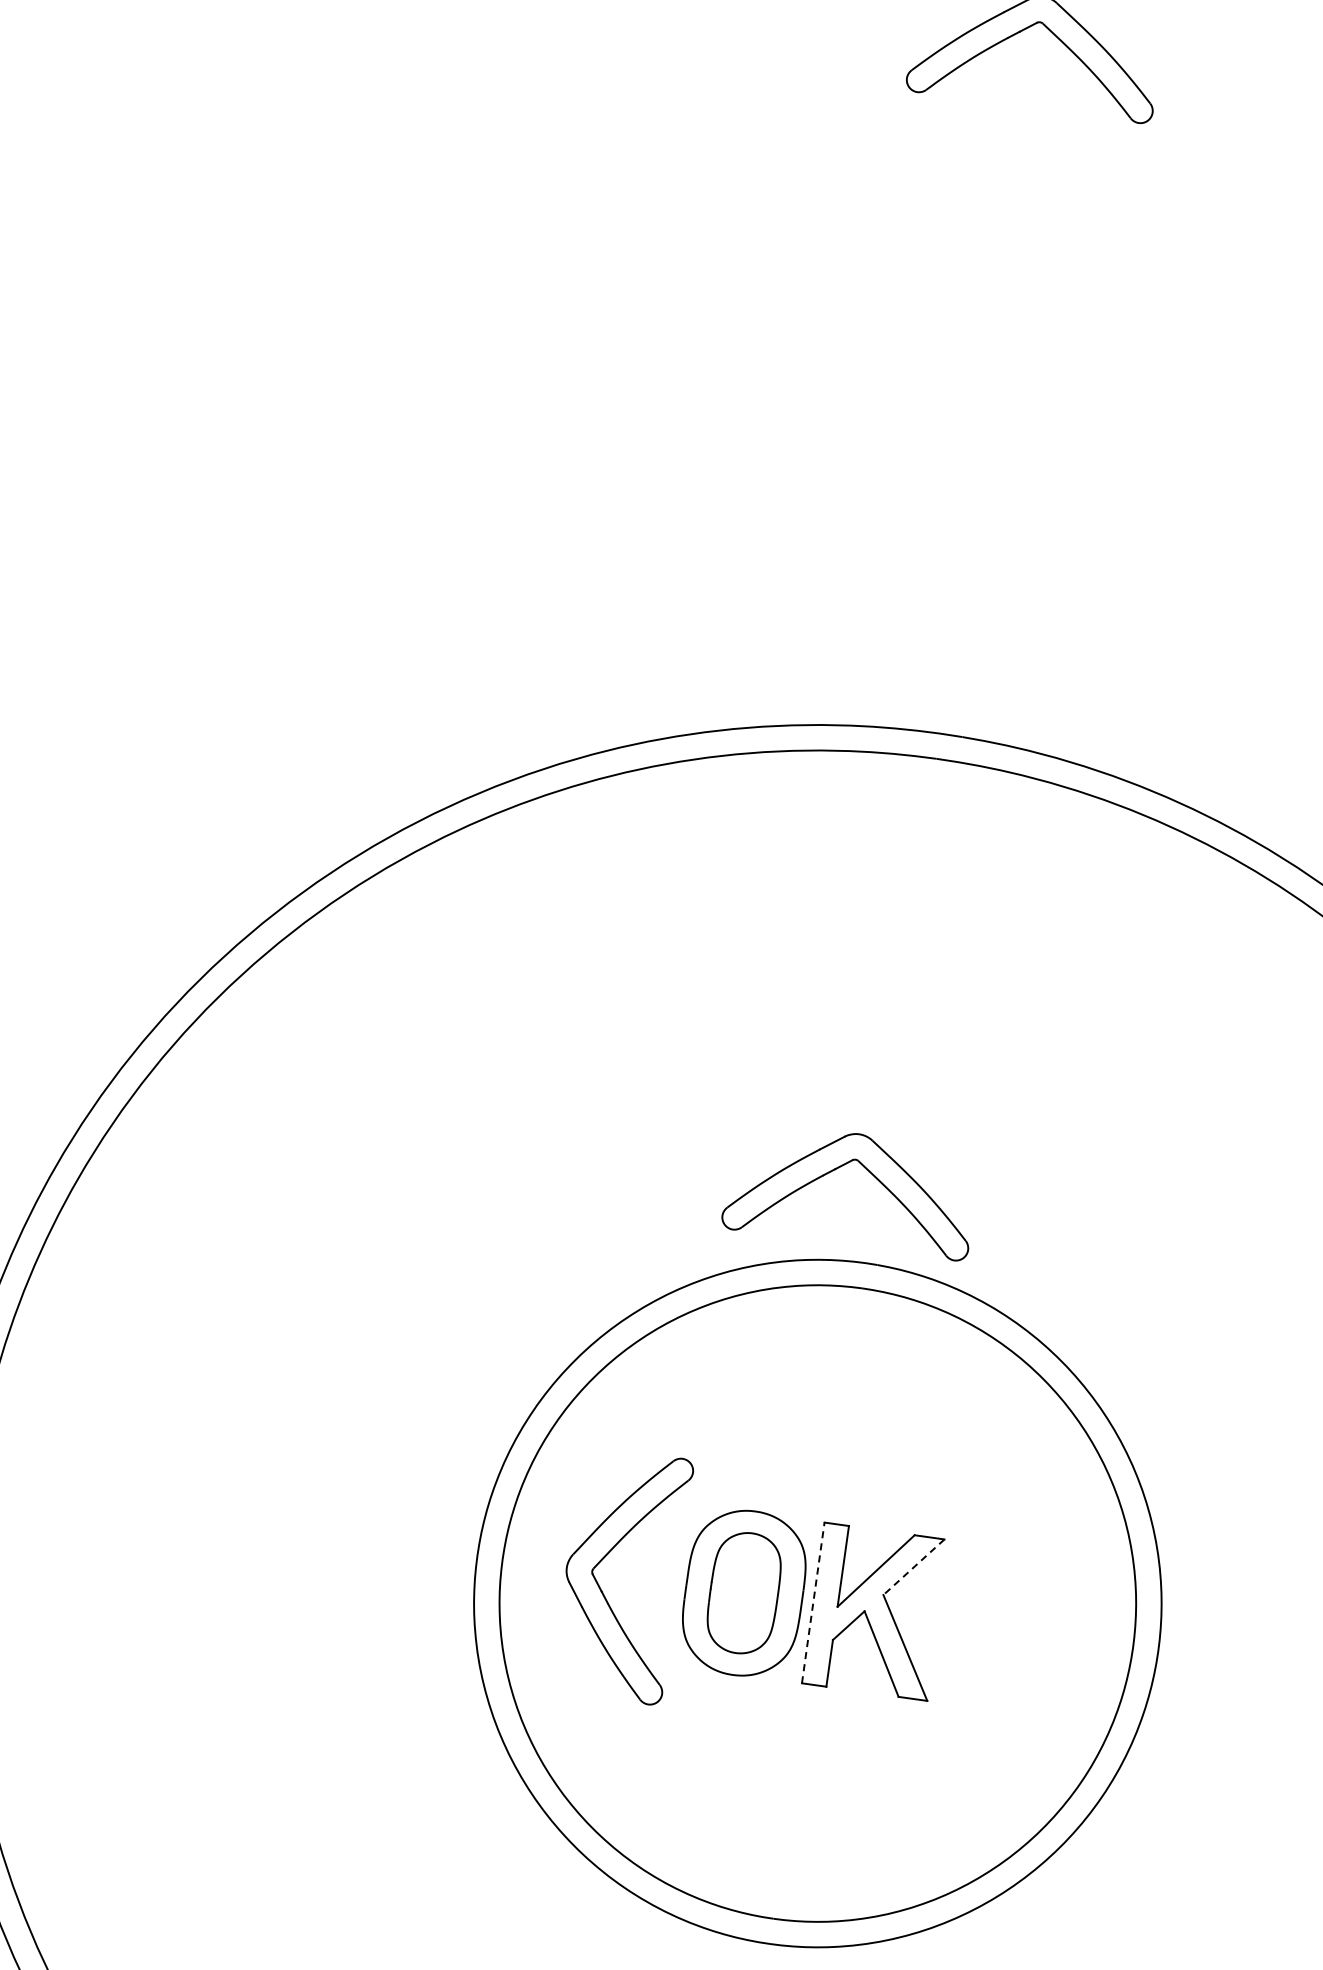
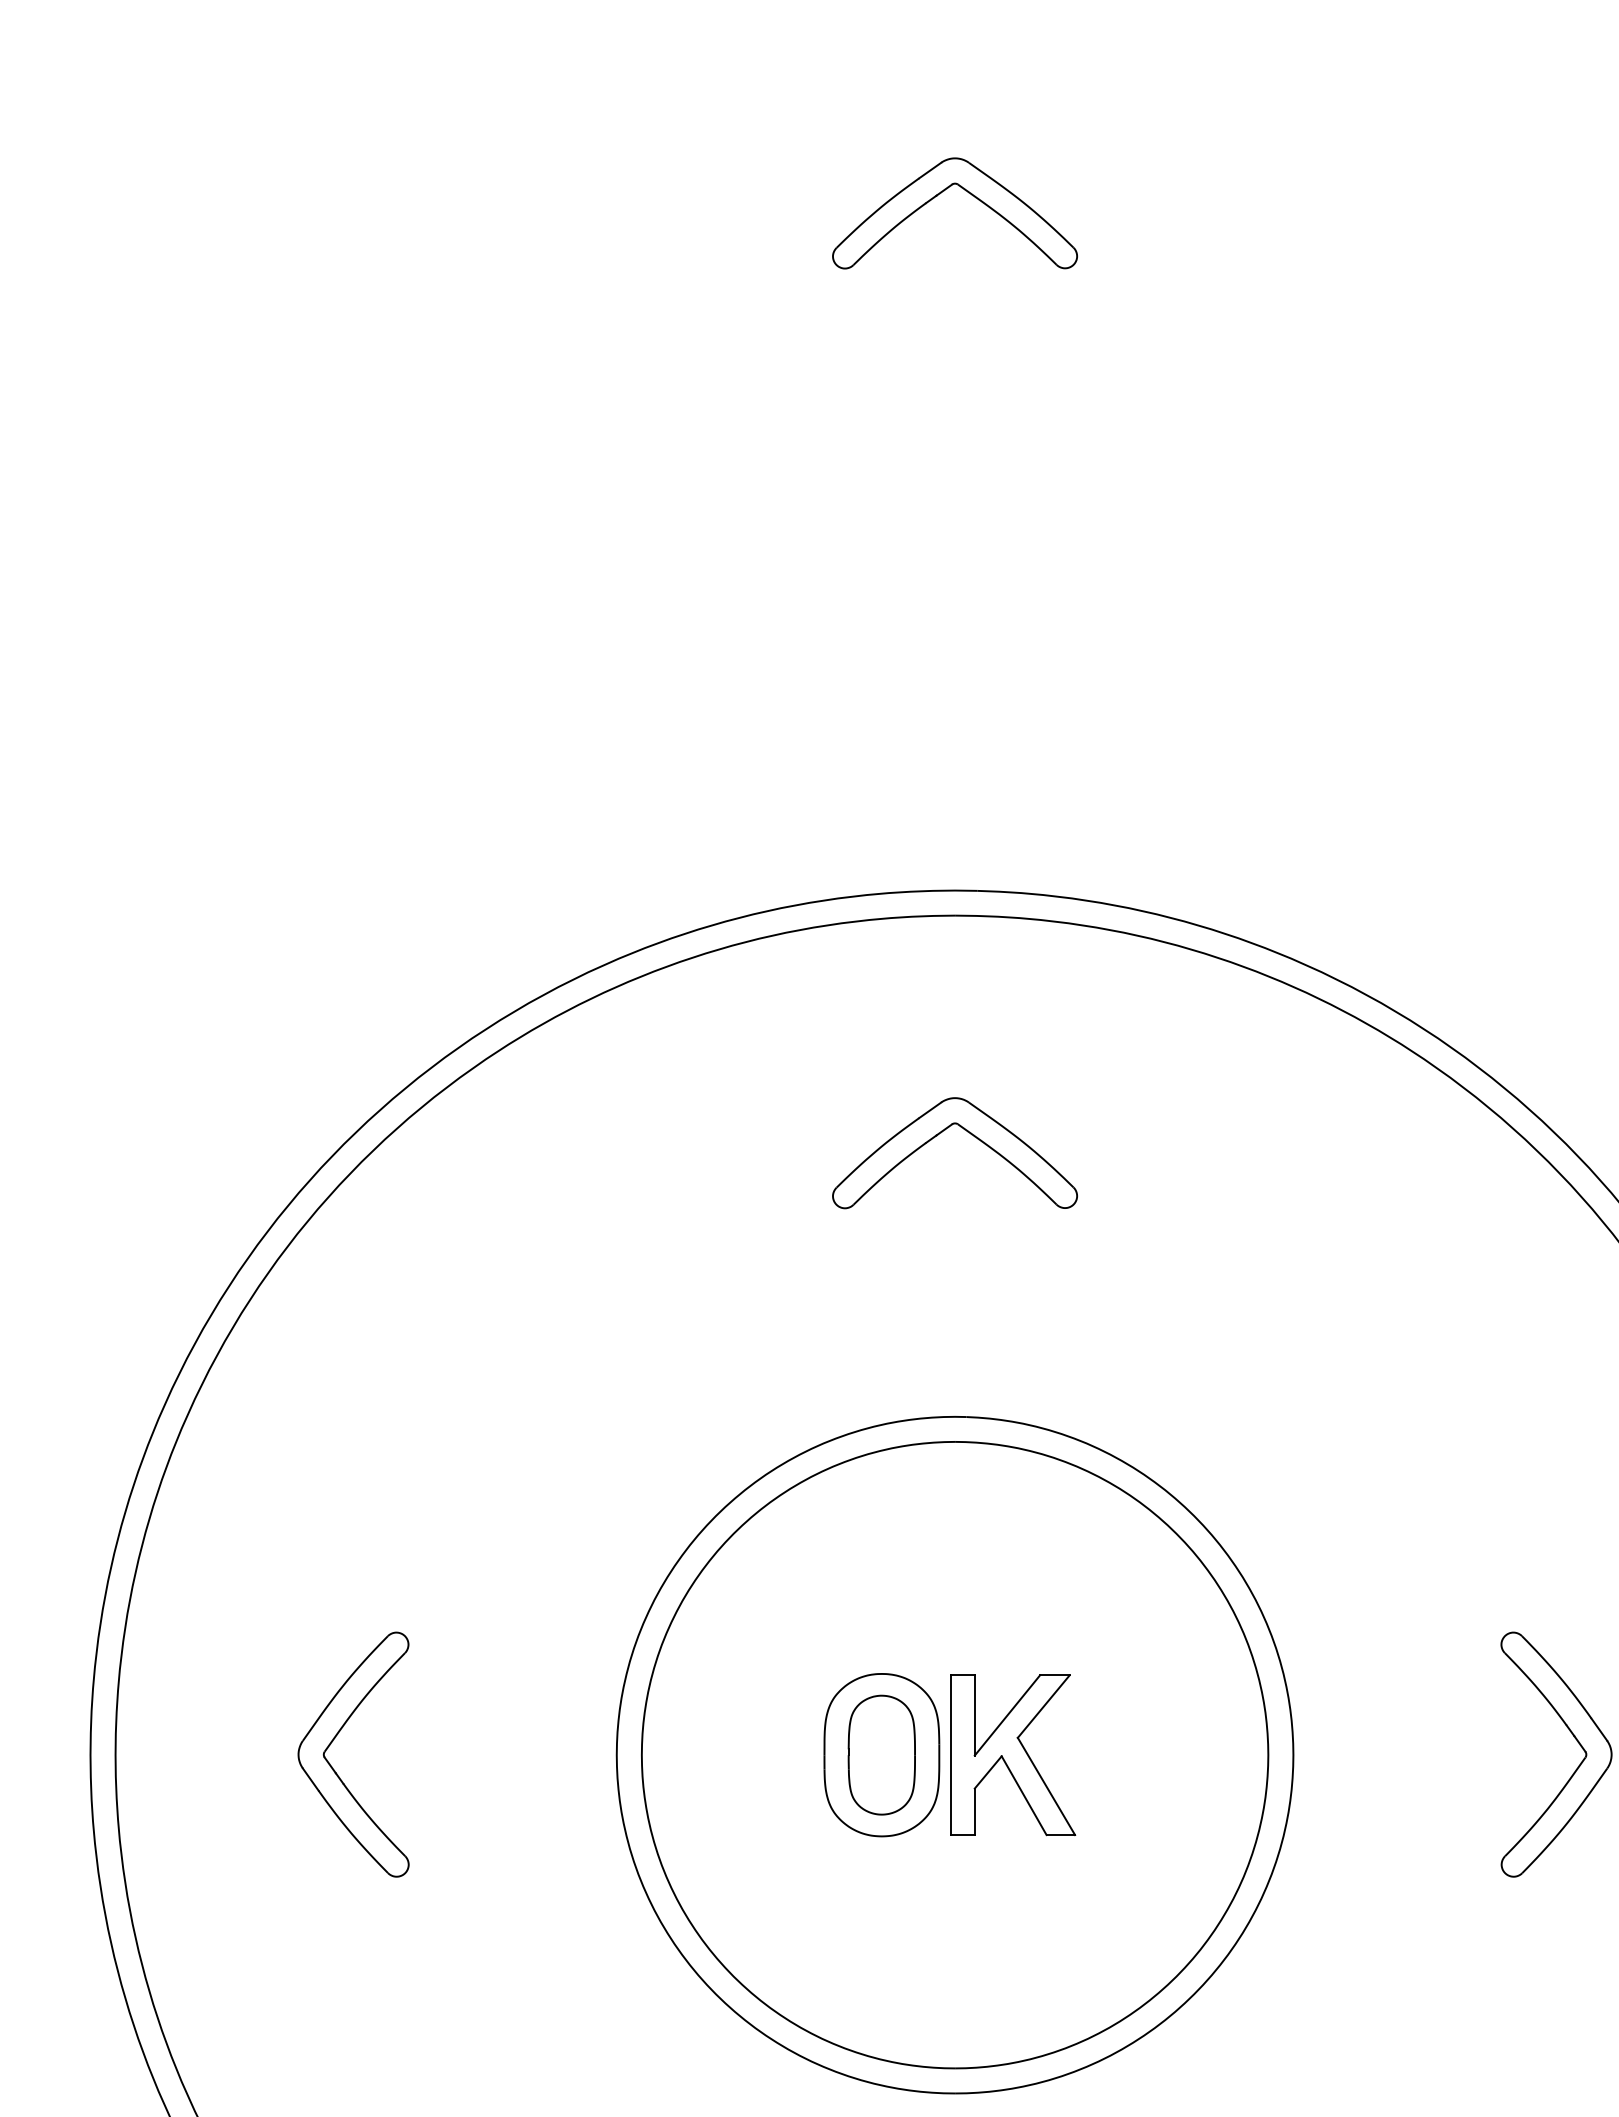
part: (840, 1167) -> (941, 1133), moved
part: (603, 1559) -> (333, 1741), moved
line: (913, 1567) -> (1043, 1706), dashed -> solid
line: (813, 1603) -> (950, 1755), dashed -> solid

